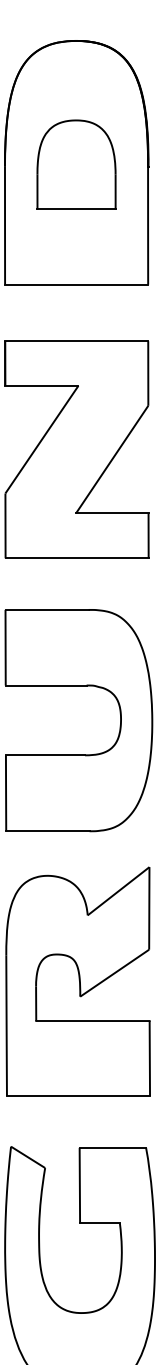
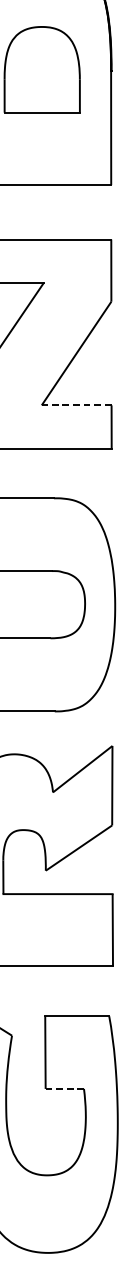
line: (111, 513) -> (75, 405), solid -> dashed
line: (99, 1223) -> (64, 1089), solid -> dashed

